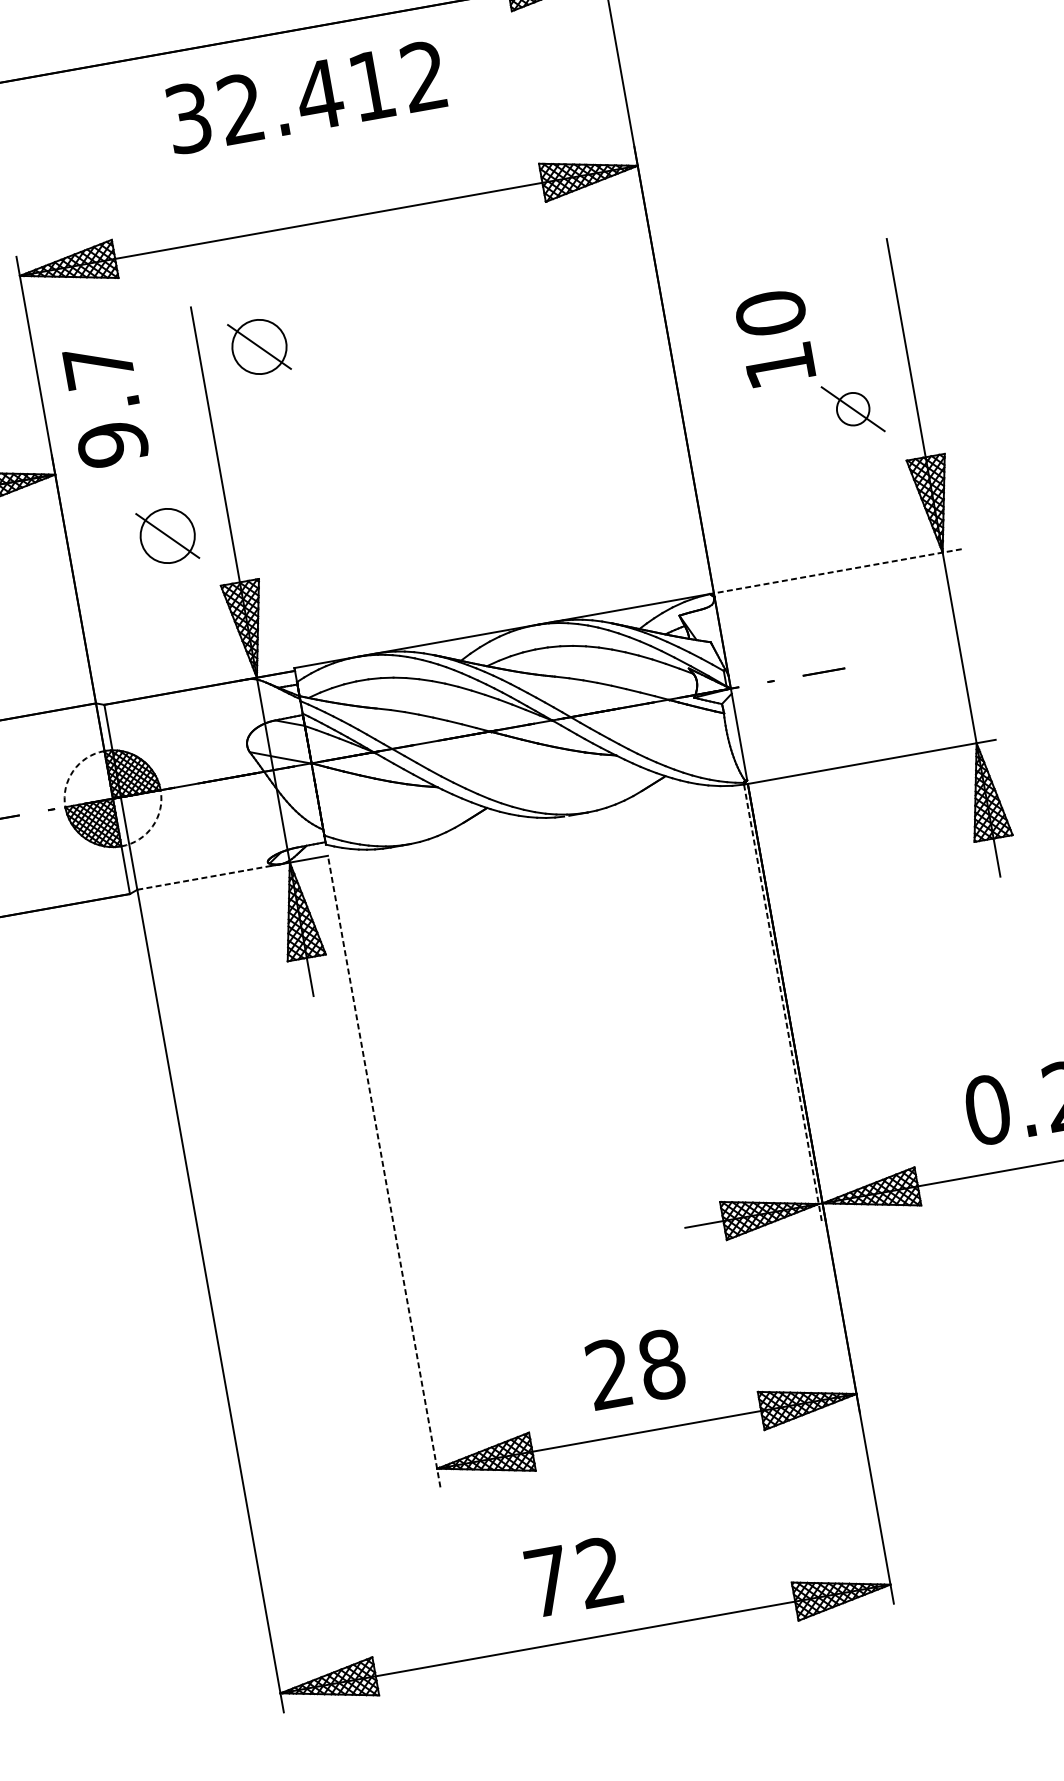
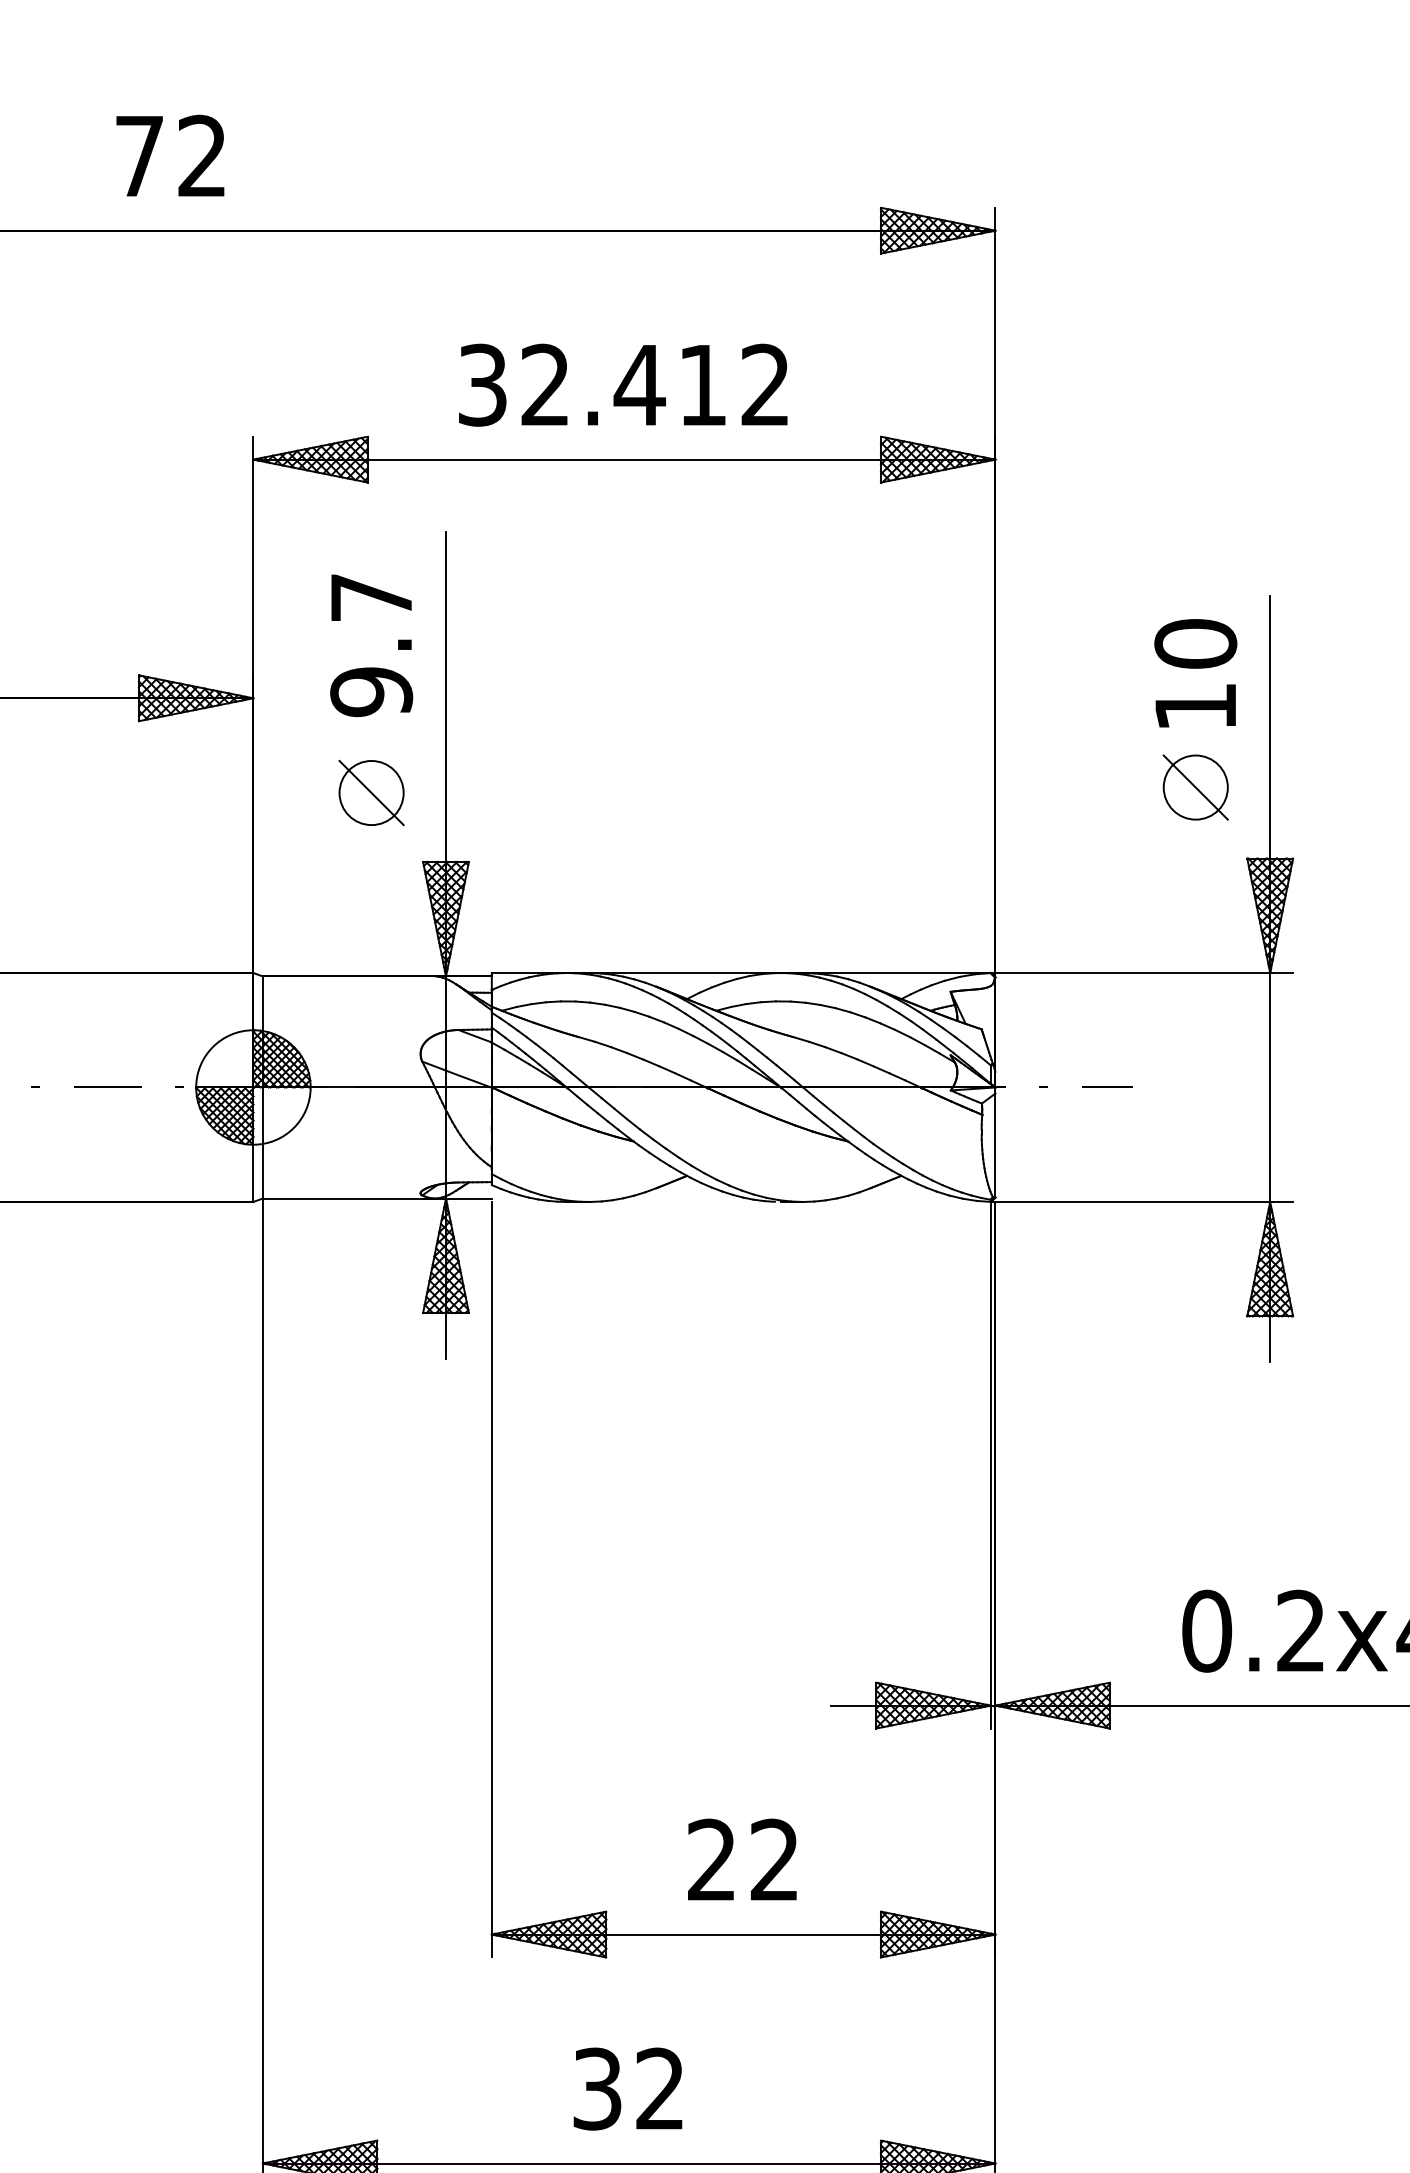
text: (305, 96) -> (623, 384), moved
text: (774, 338) -> (1195, 673), moved
part: (259, 346) -> (517, 591), removed
text: (105, 405) -> (371, 645), moved
circle: (852, 409) -> (1195, 787), size x1.67
line: (835, 572) -> (1141, 973), dashed -> solid
arc: (72, 771) -> (212, 1047), dashed -> solid
arc: (152, 826) -> (293, 1127), dashed -> solid
line: (209, 876) -> (349, 1198), dashed -> solid
line: (782, 1004) -> (990, 1465), dashed -> solid
line: (384, 1173) -> (491, 1579), dashed -> solid
text: (661, 1364) -> (774, 1859), 28 -> 22
text: (547, 1581) -> (597, 2088), 72 -> 32

